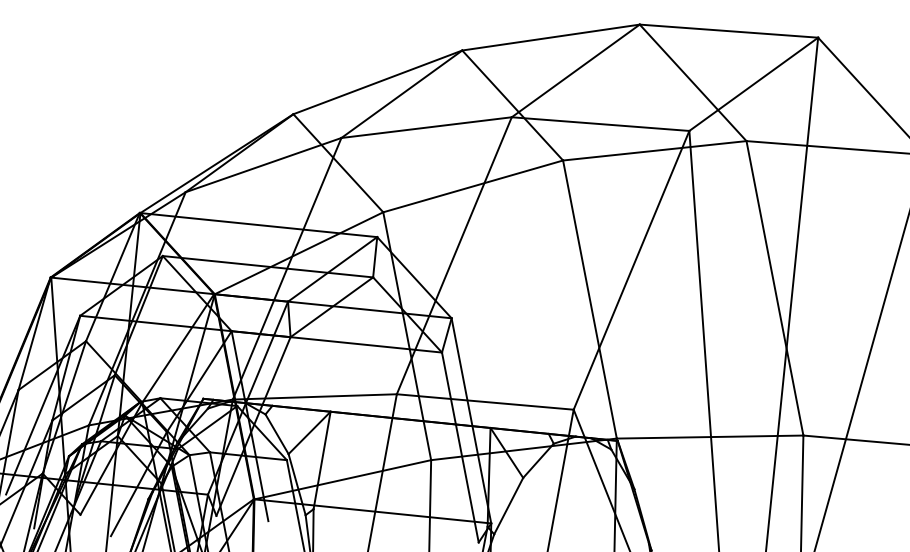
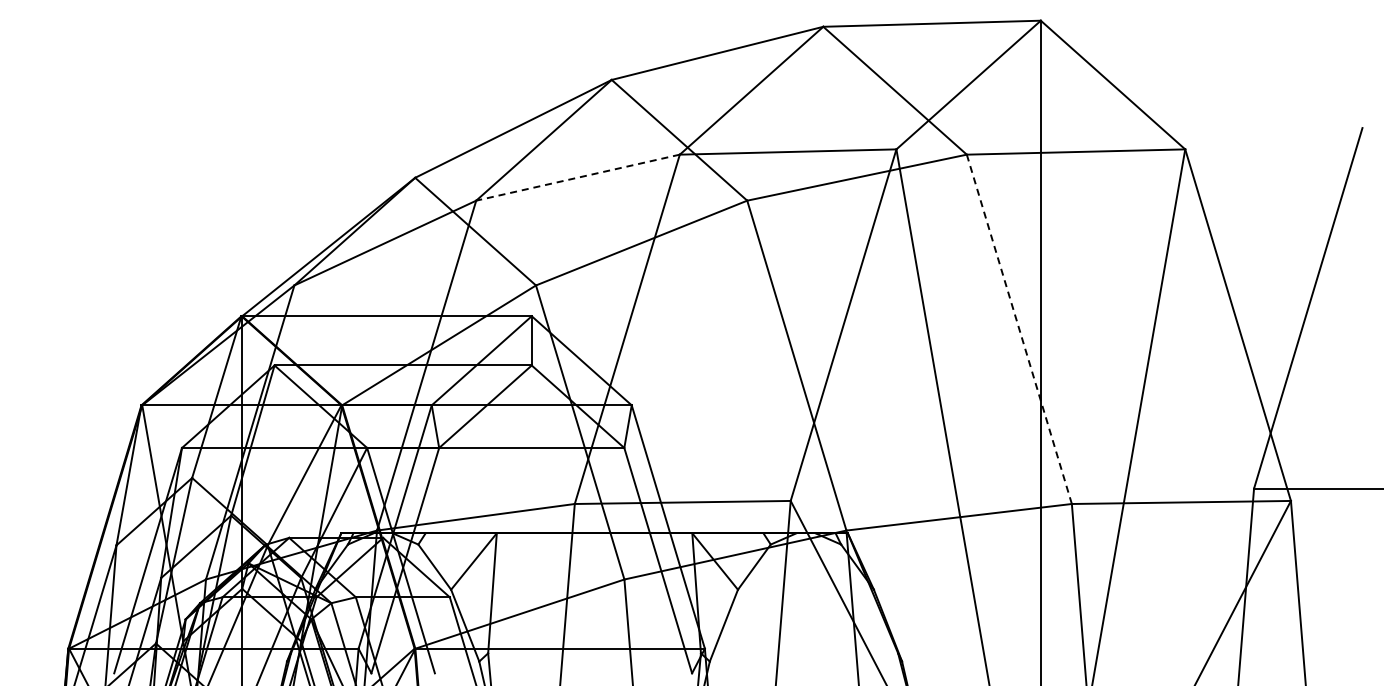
line: (426, 127) -> (577, 177), solid -> dashed
line: (775, 288) -> (1019, 329), solid -> dashed

